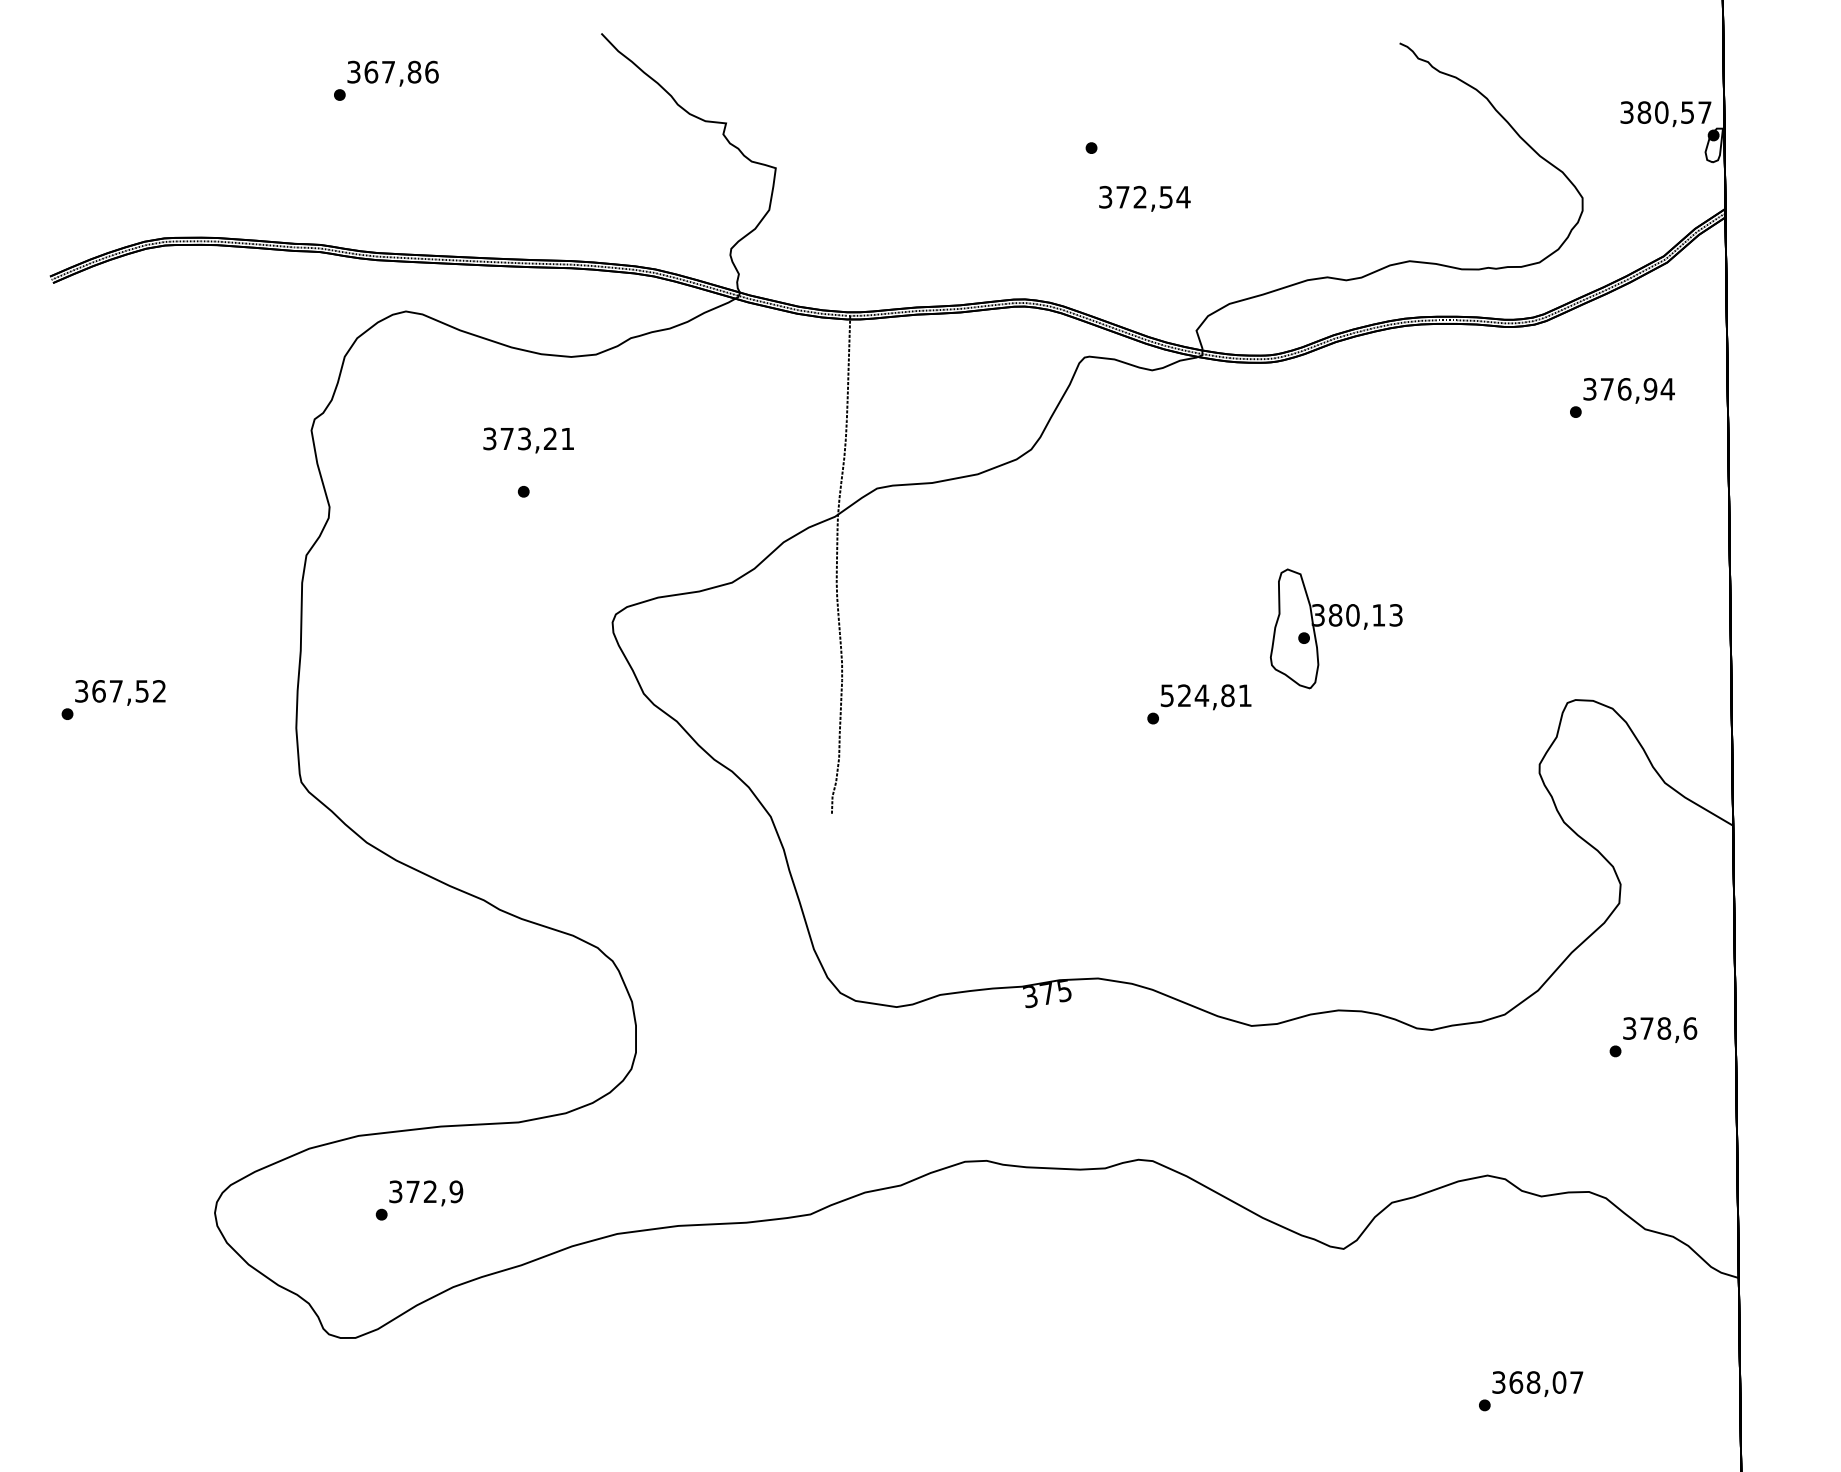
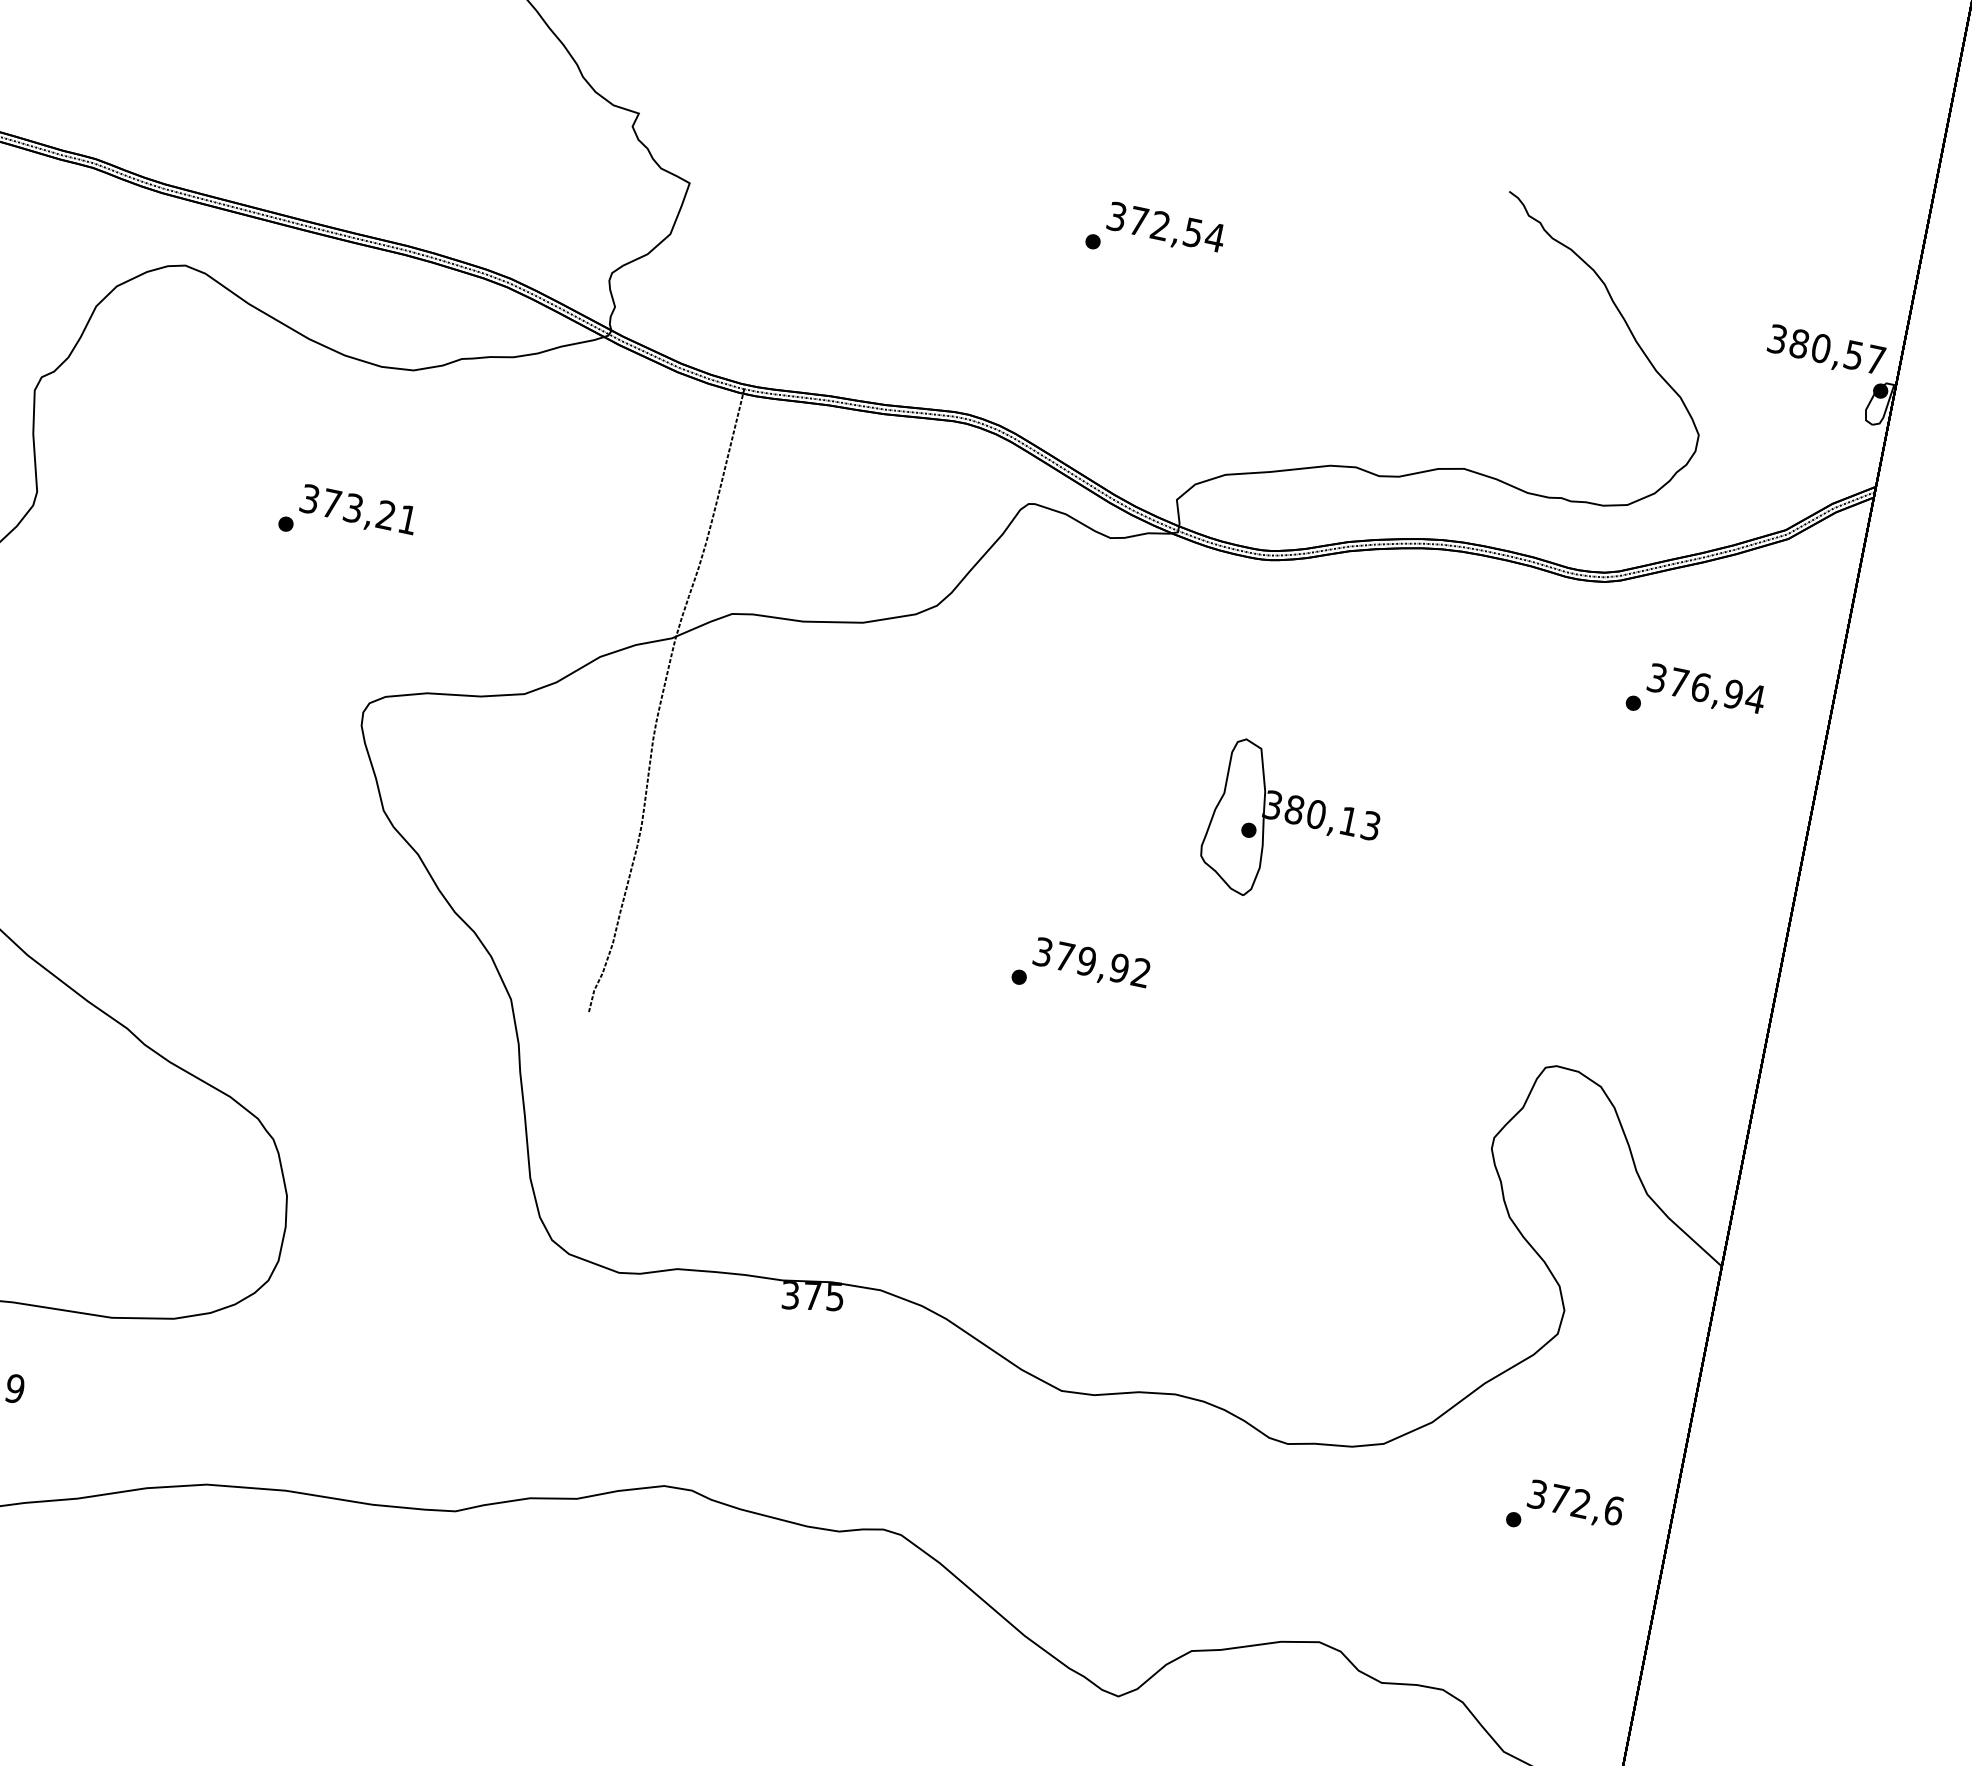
text: (1144, 198) -> (1165, 228), moved
text: (528, 440) -> (358, 511), moved
part: (1335, 628) -> (1291, 826), moved
text: (1206, 695) -> (1092, 962), 524,81 -> 379,92
text: (1664, 1028) -> (1581, 1503), 378,6 -> 372,6

